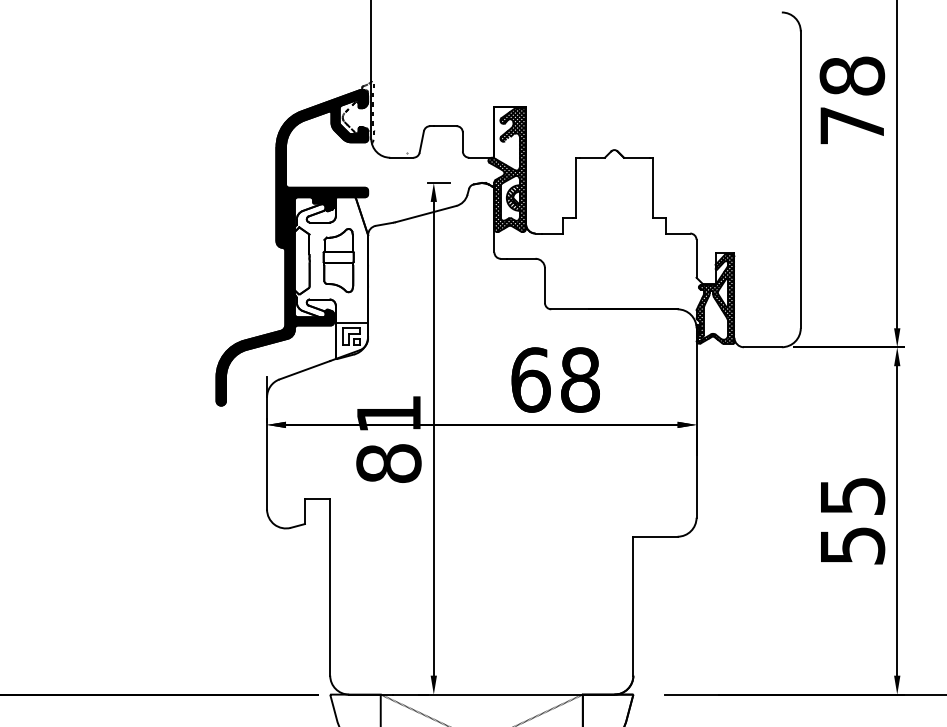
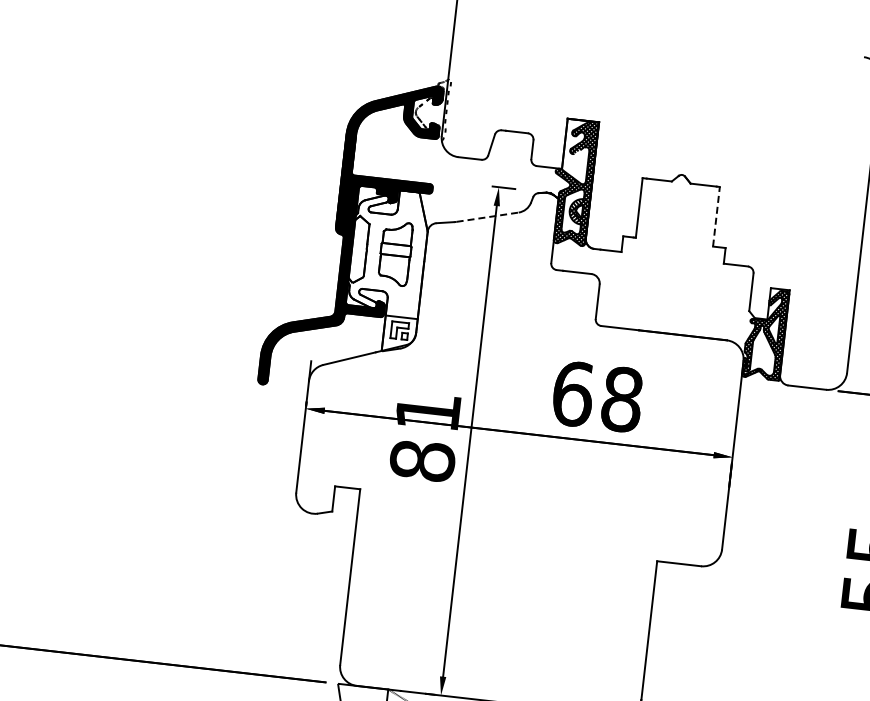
line: (653, 187) -> (716, 216), solid -> dashed
line: (426, 213) -> (488, 216), solid -> dashed

